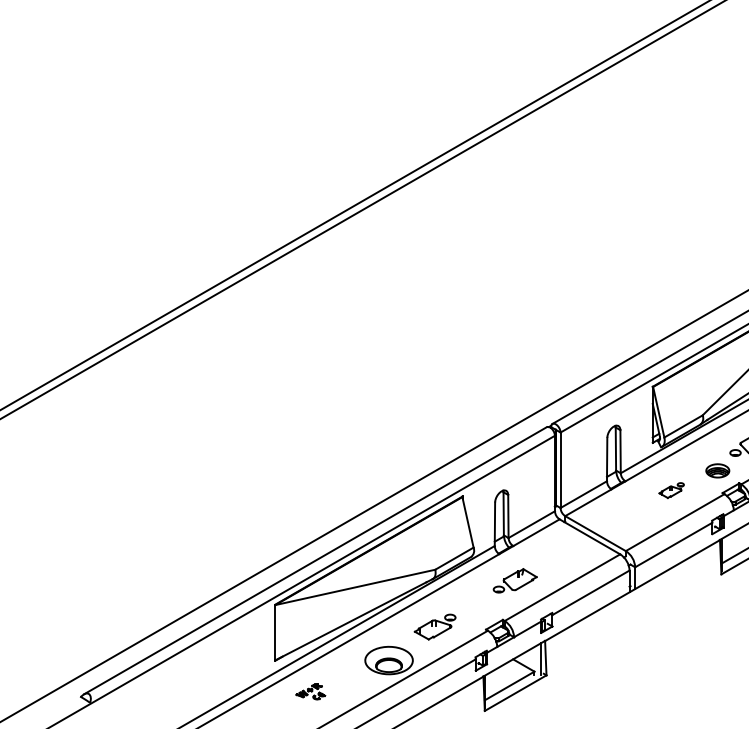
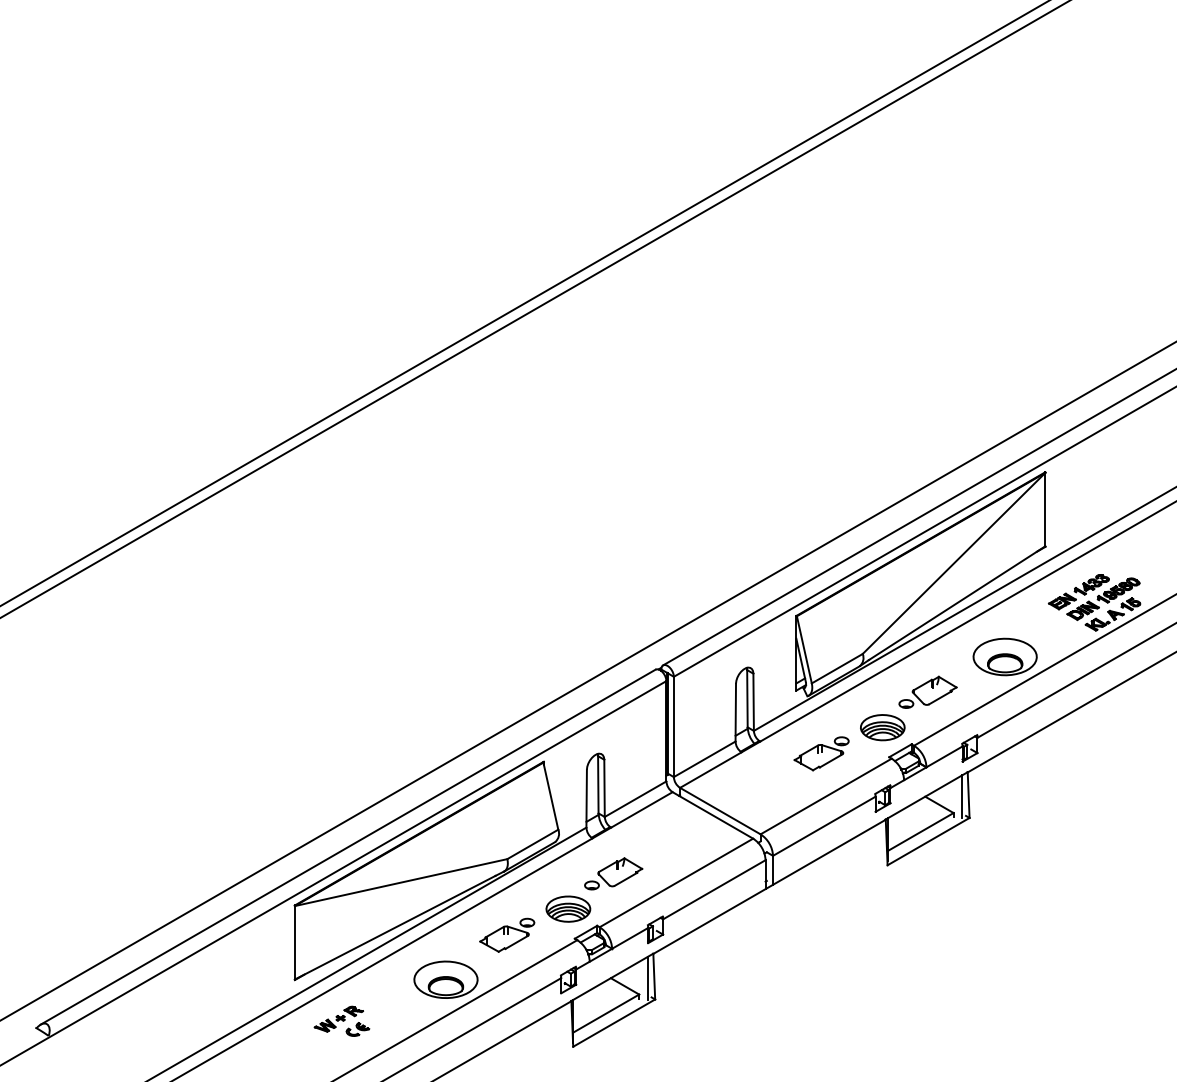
part: (717, 470) -> (882, 727), size x1.43
part: (671, 490) -> (821, 753), size x1.67
part: (481, 606) -> (568, 908), added
part: (310, 691) -> (341, 1020), size x1.43

